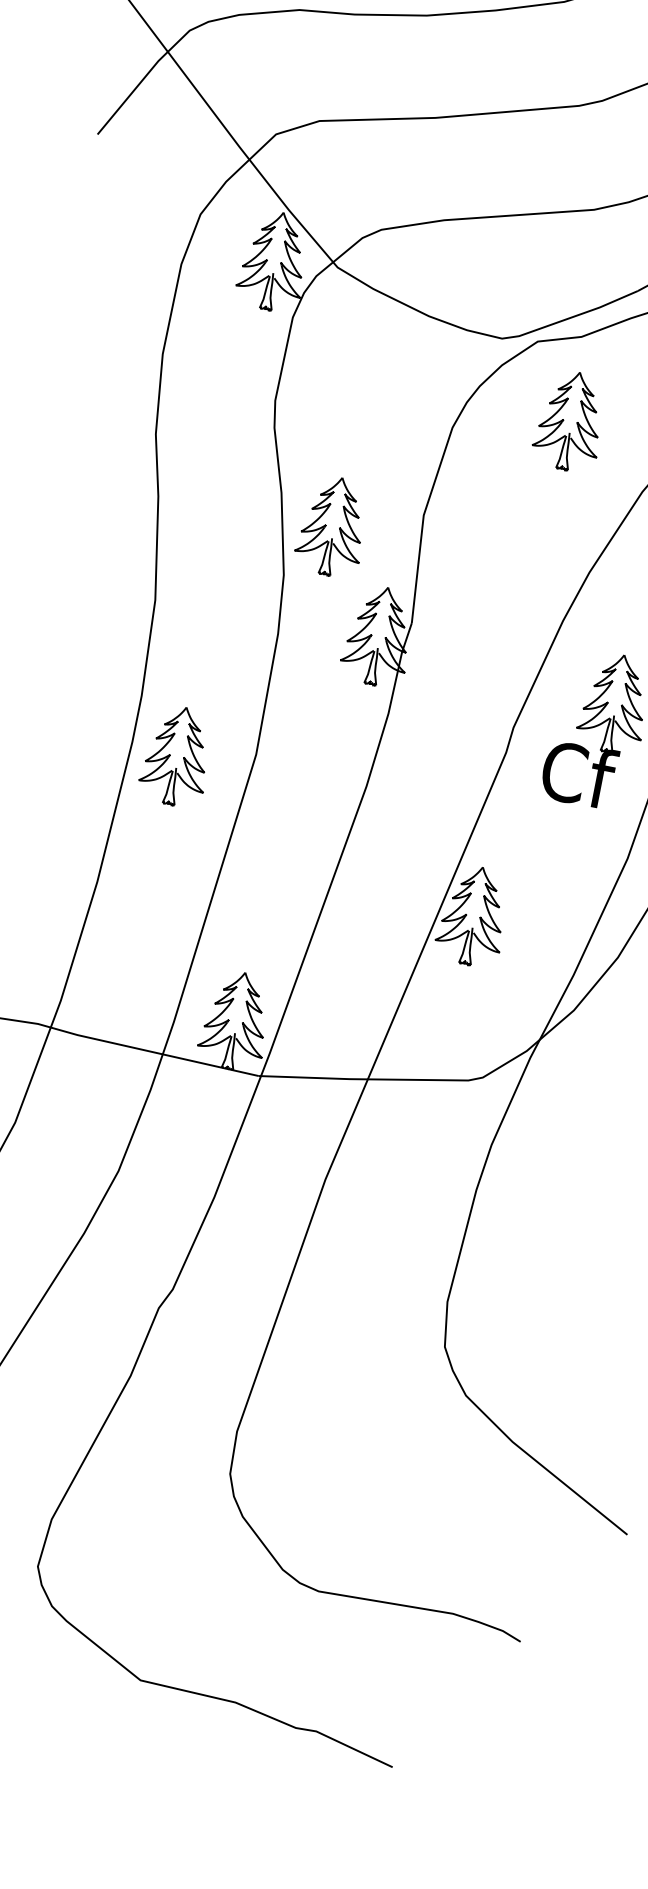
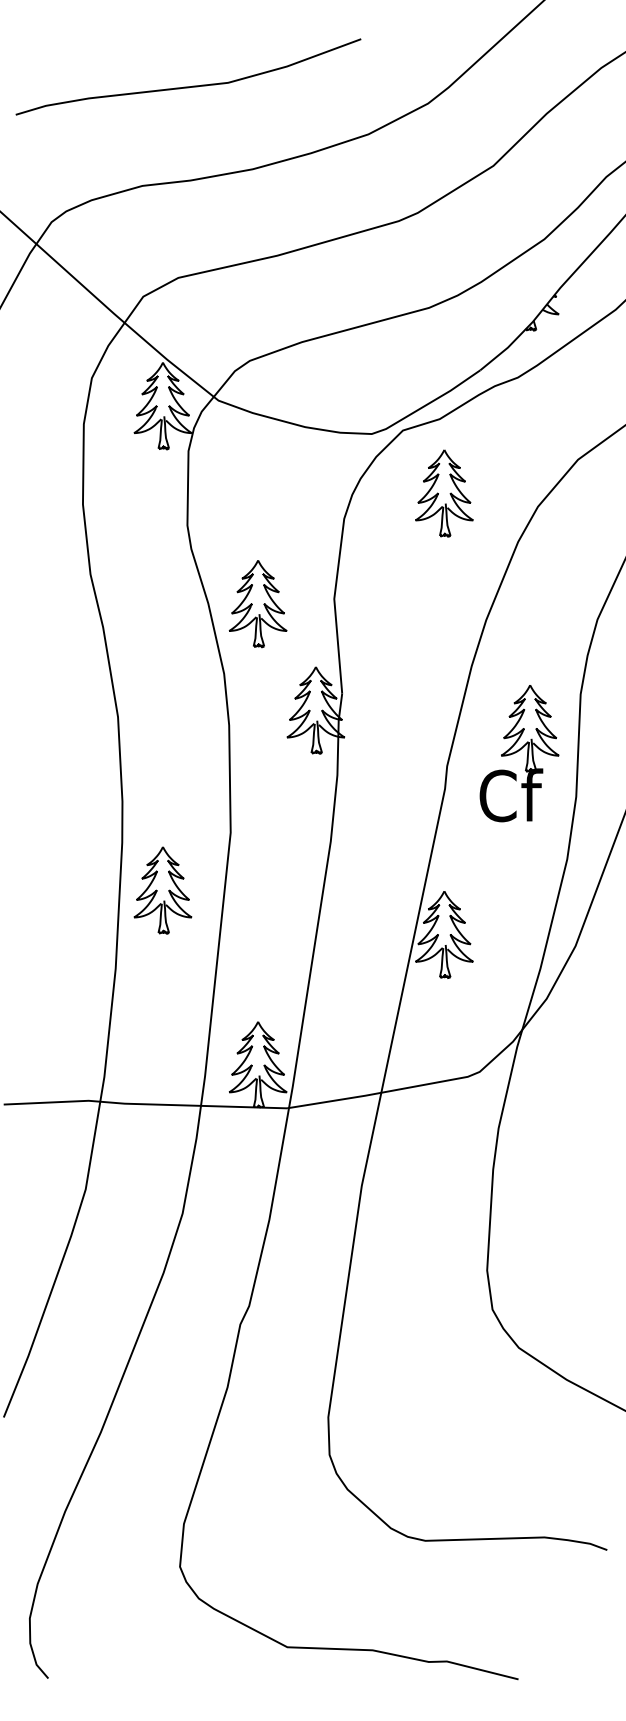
part: (332, 527) -> (257, 604), moved
part: (176, 756) -> (162, 890), moved

